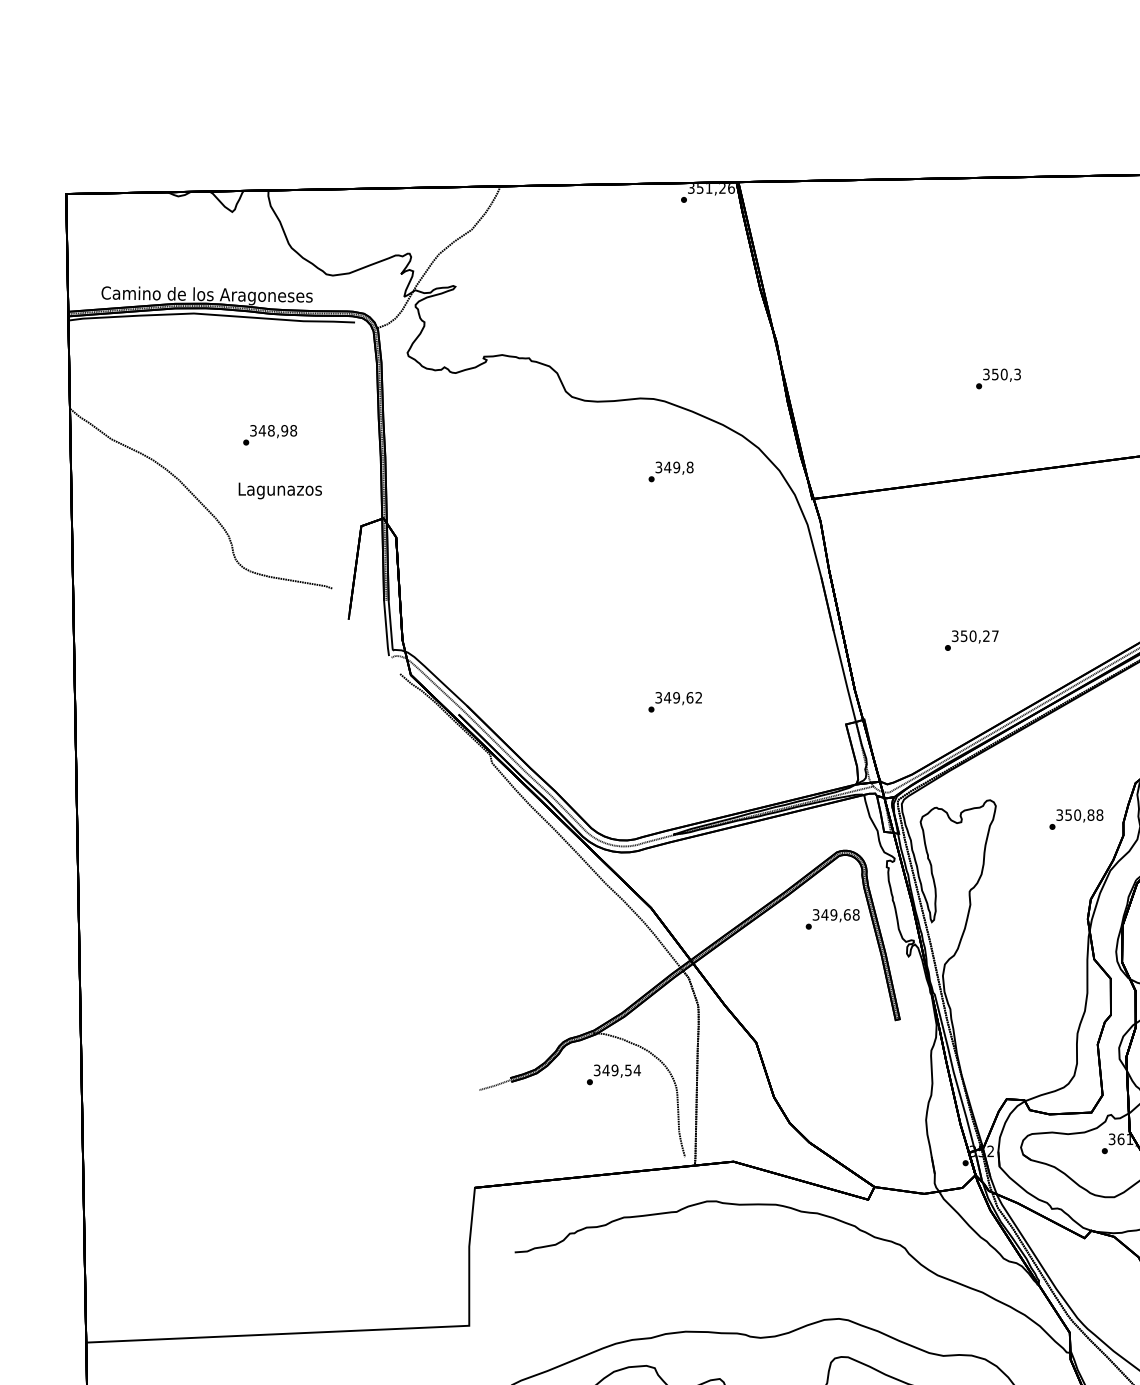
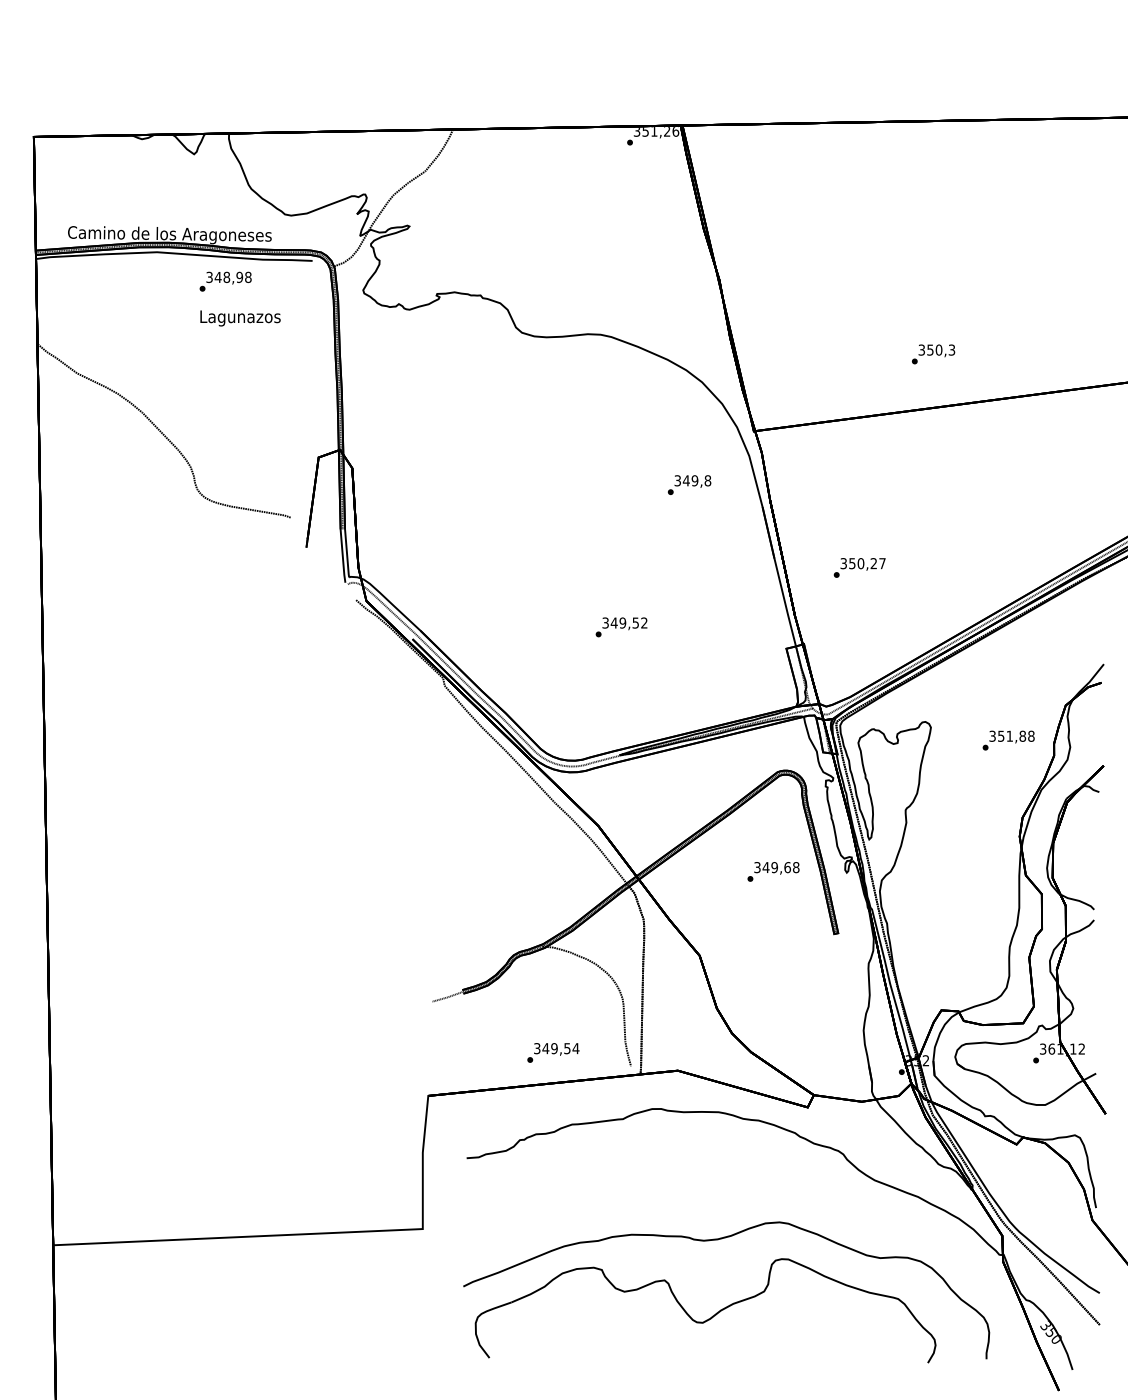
text: (998, 379) -> (933, 354), moved
text: (269, 435) -> (225, 281), moved
text: (671, 471) -> (689, 484), moved
text: (280, 490) -> (240, 318), moved
text: (971, 640) -> (859, 567), moved
text: (689, 697) -> (635, 622), 349,62 -> 349,52
text: (1077, 814) -> (1009, 735), 350,88 -> 351,88
text: (832, 918) -> (773, 871), moved
text: (614, 1074) -> (553, 1052), moved

